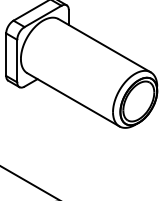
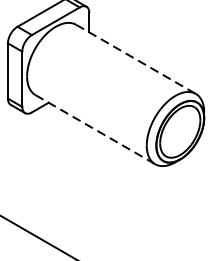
line: (105, 45) -> (136, 59), solid -> dashed
line: (73, 100) -> (95, 130), solid -> dashed

